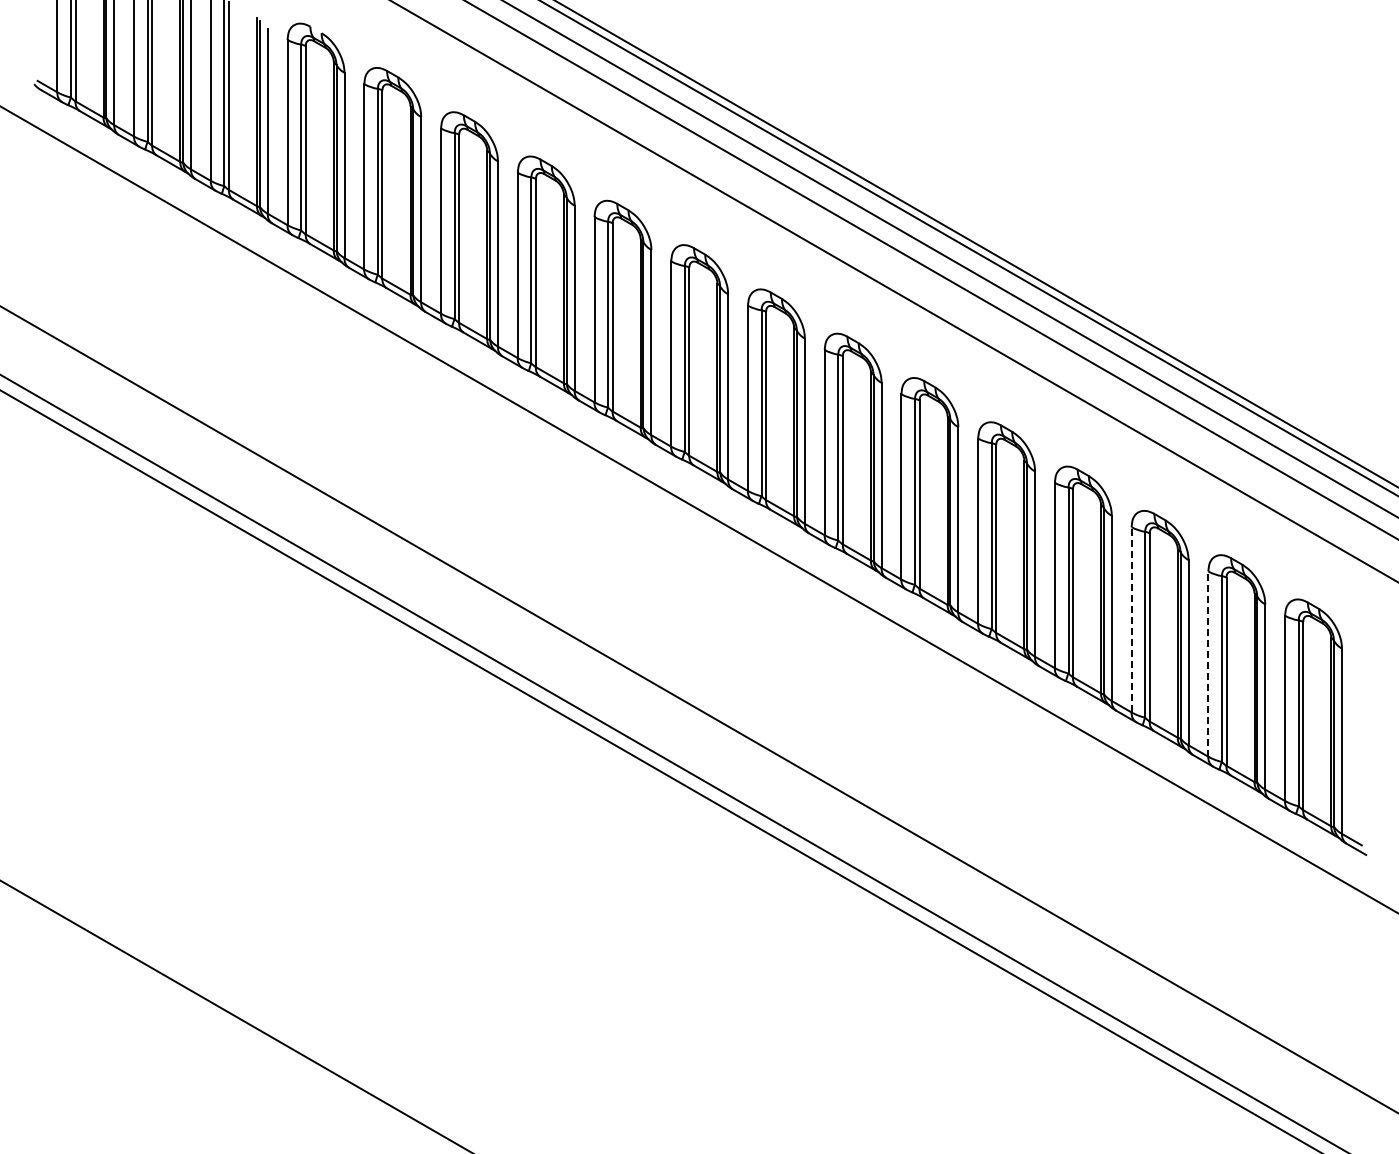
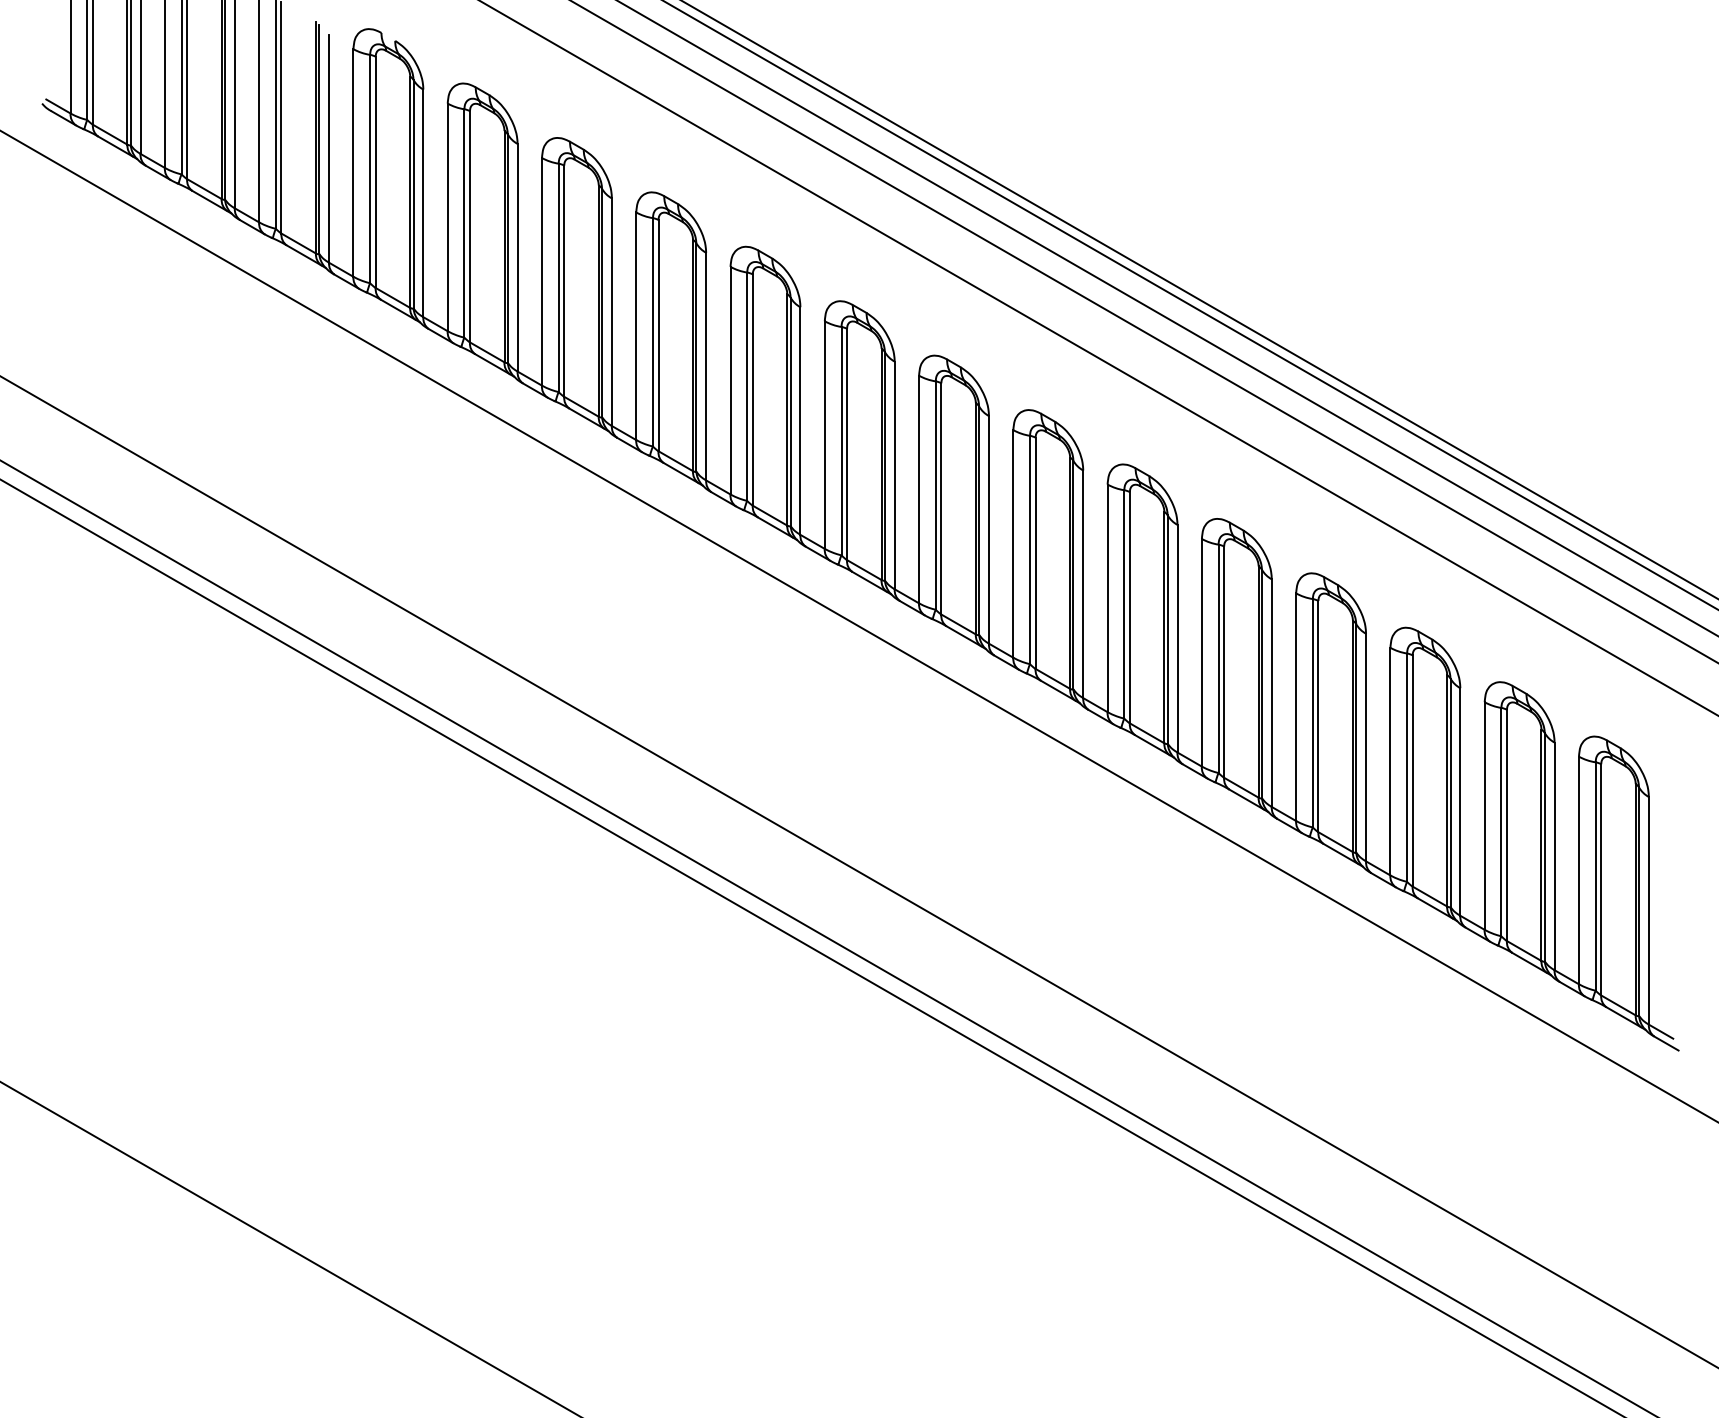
line: (1131, 619) -> (1390, 761), dashed -> solid
line: (1208, 664) -> (1484, 816), dashed -> solid

